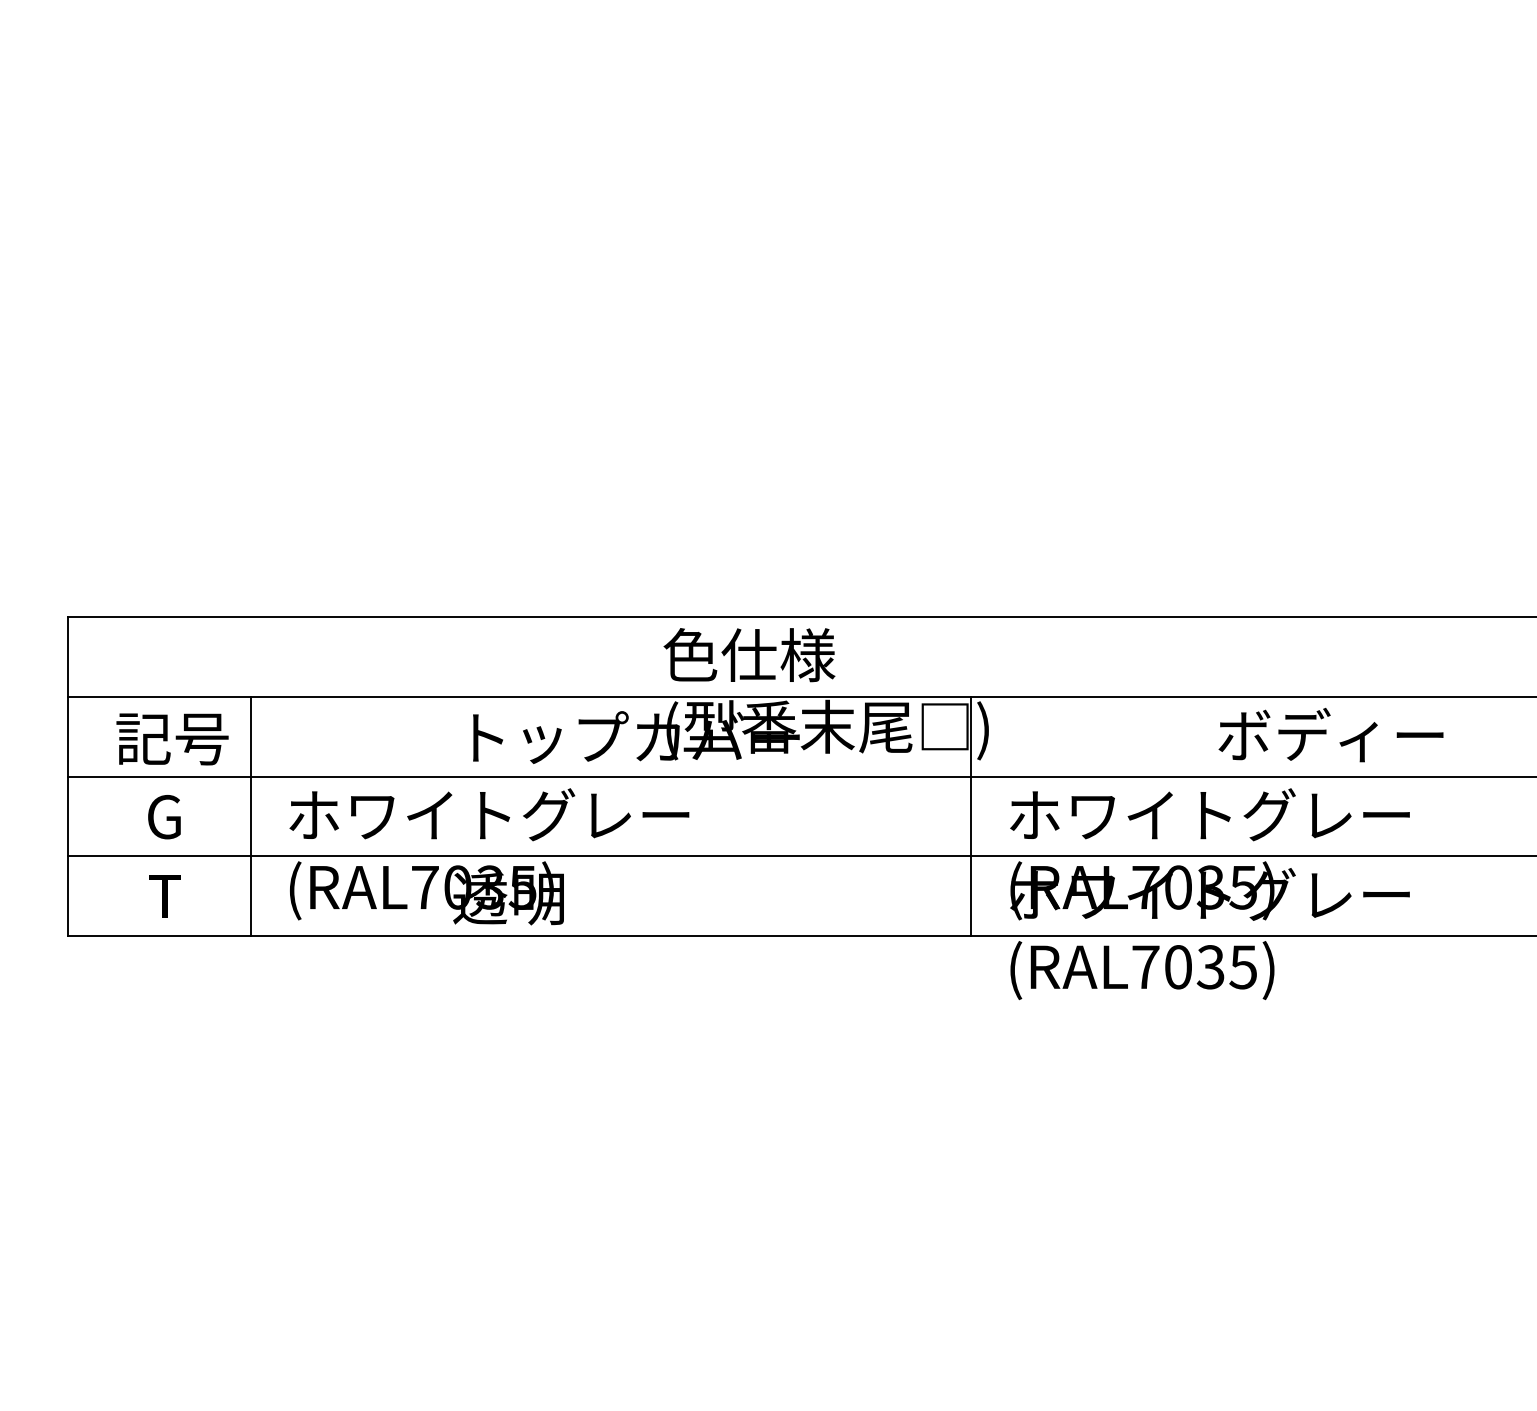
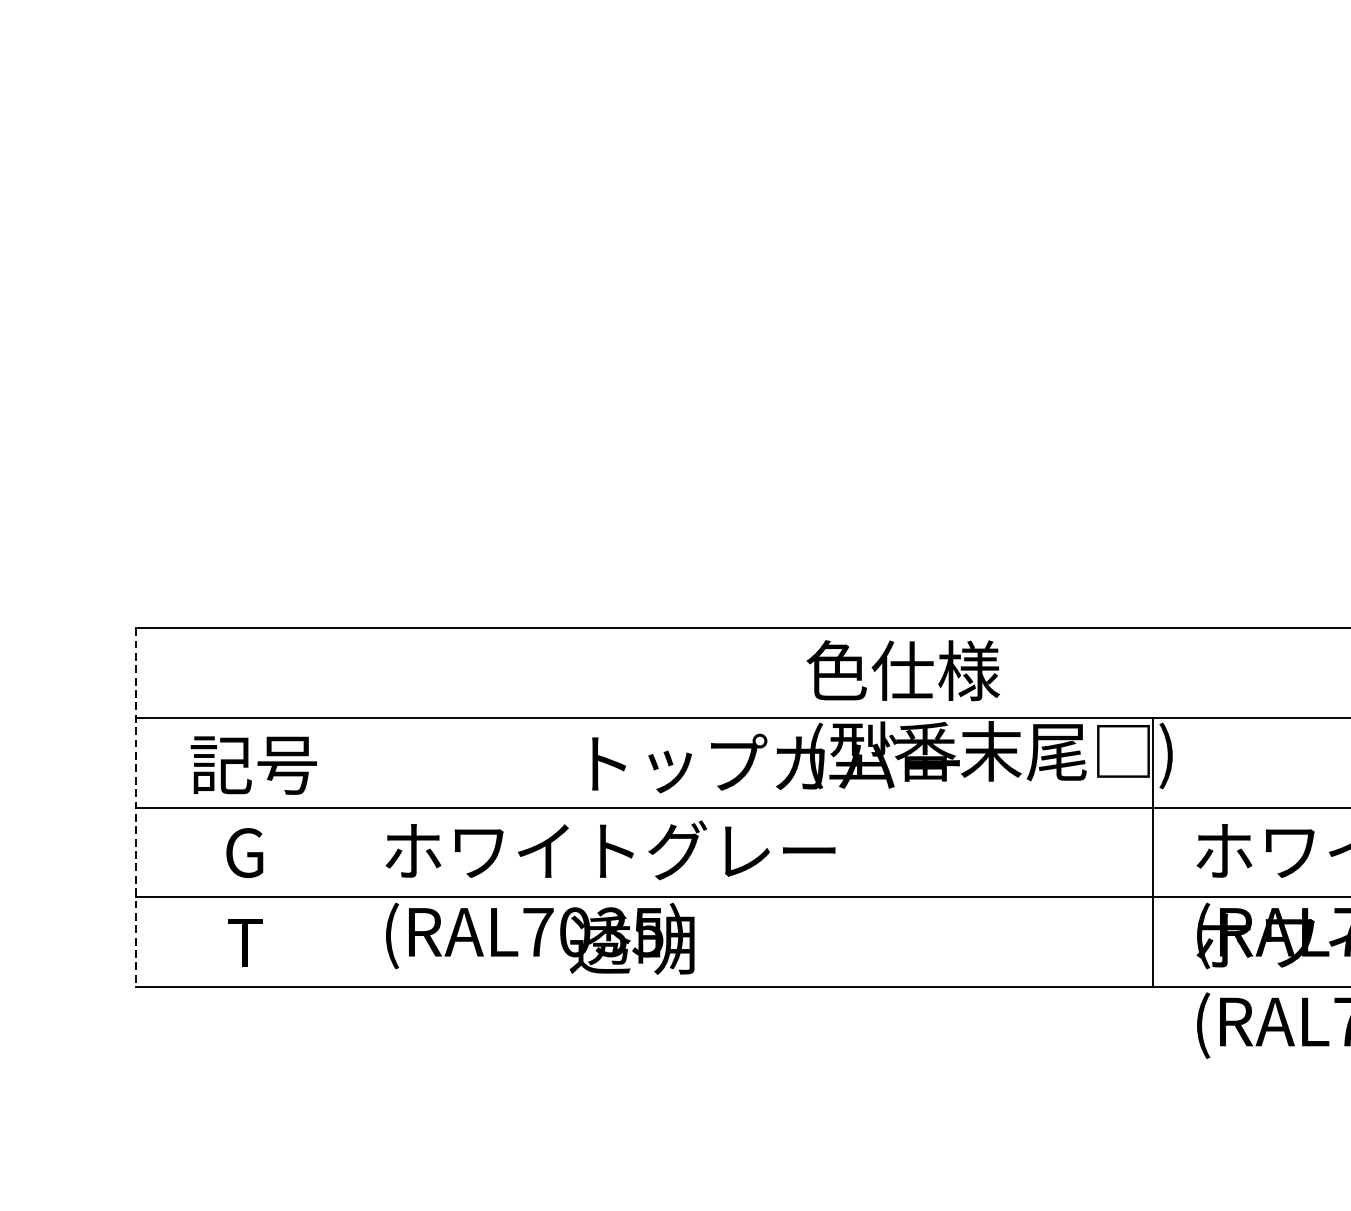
line: (67, 777) -> (135, 808), solid -> dashed
line: (250, 816) -> (341, 852), removed

